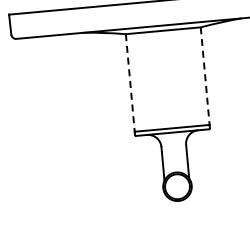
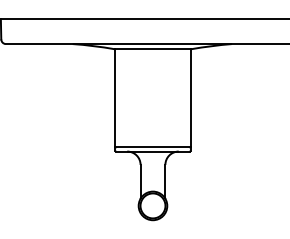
line: (205, 76) -> (190, 98), dashed -> solid
line: (130, 83) -> (115, 98), dashed -> solid

